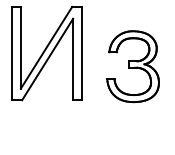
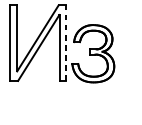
line: (81, 53) -> (66, 43), solid -> dashed
part: (132, 66) -> (92, 53), moved

